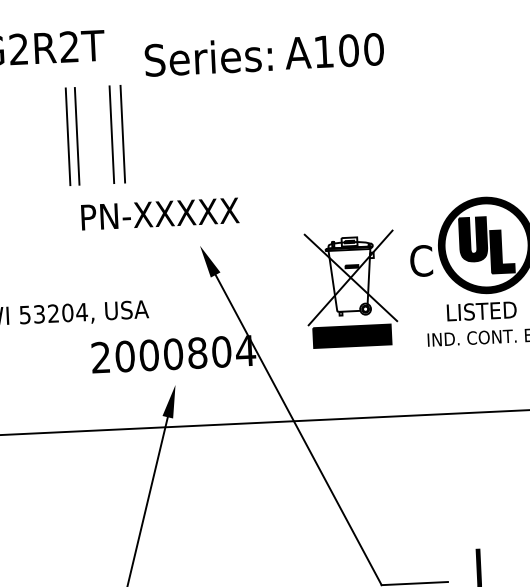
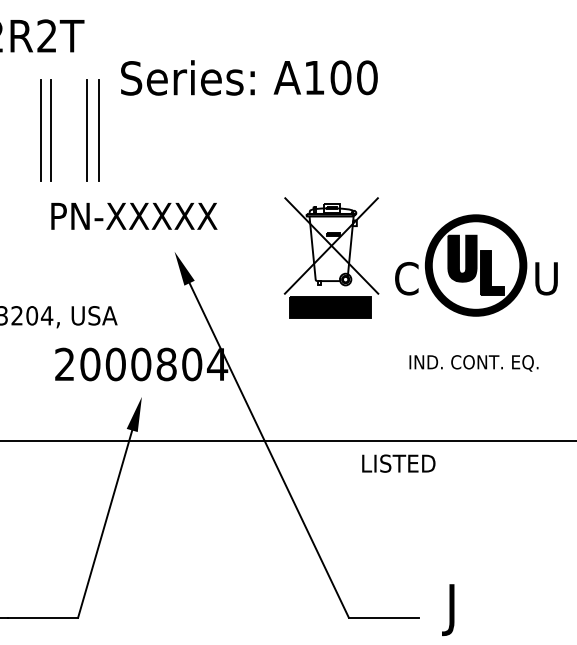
text: (334, 51) -> (325, 77), moved
text: (208, 57) -> (187, 77), moved
part: (351, 288) -> (331, 257), moved
text: (481, 311) -> (398, 463), moved

